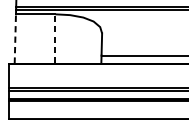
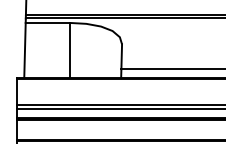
line: (14, 38) -> (24, 50), dashed -> solid
line: (55, 38) -> (69, 50), dashed -> solid

